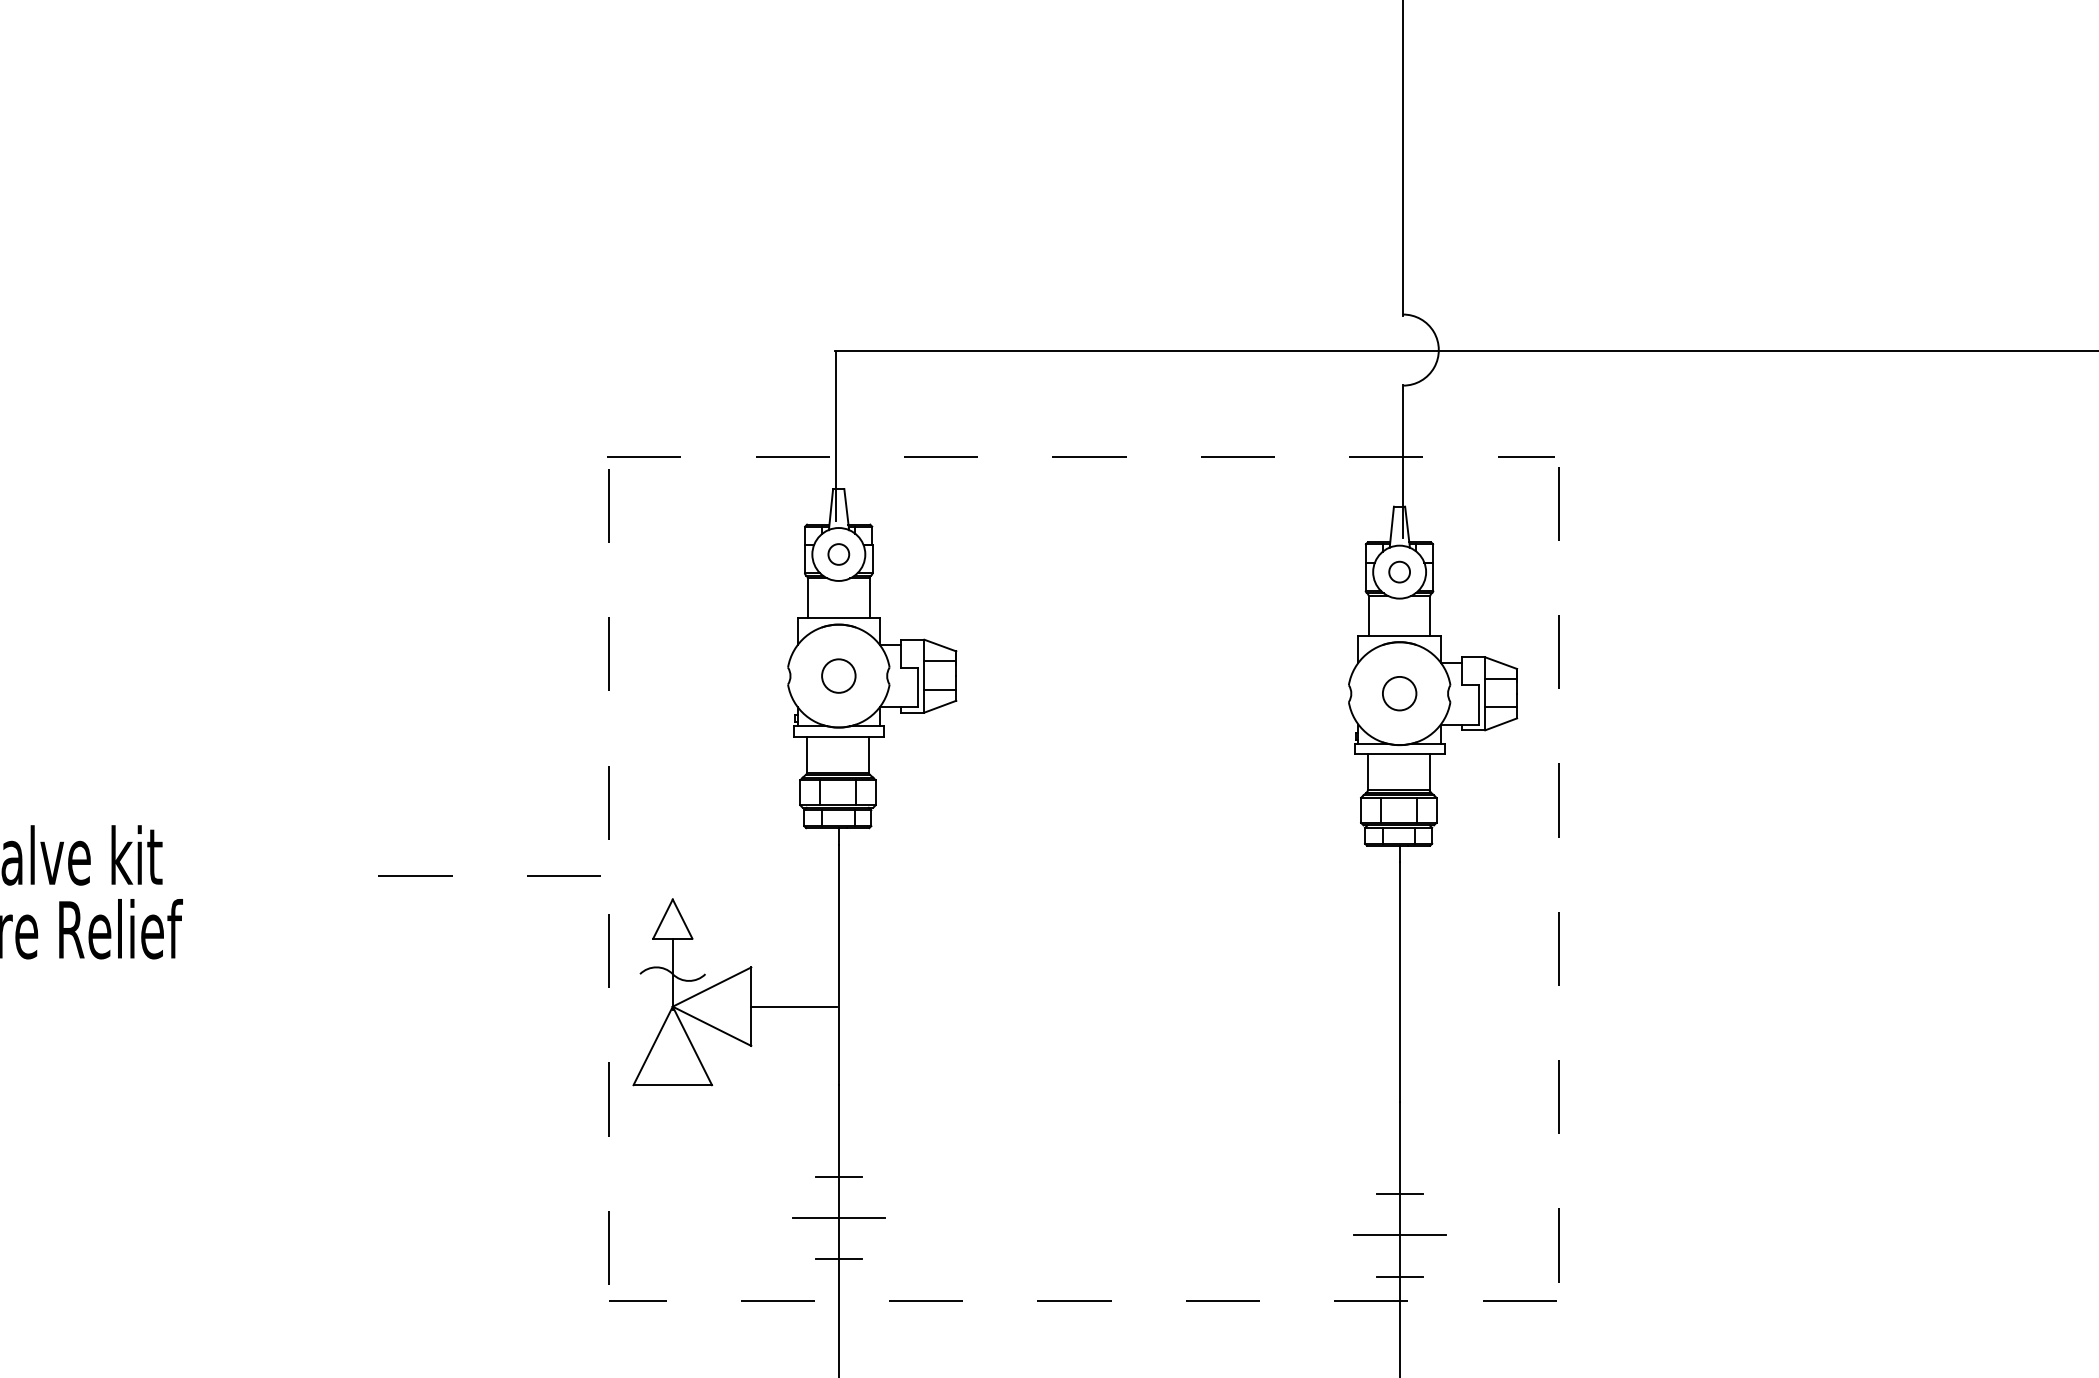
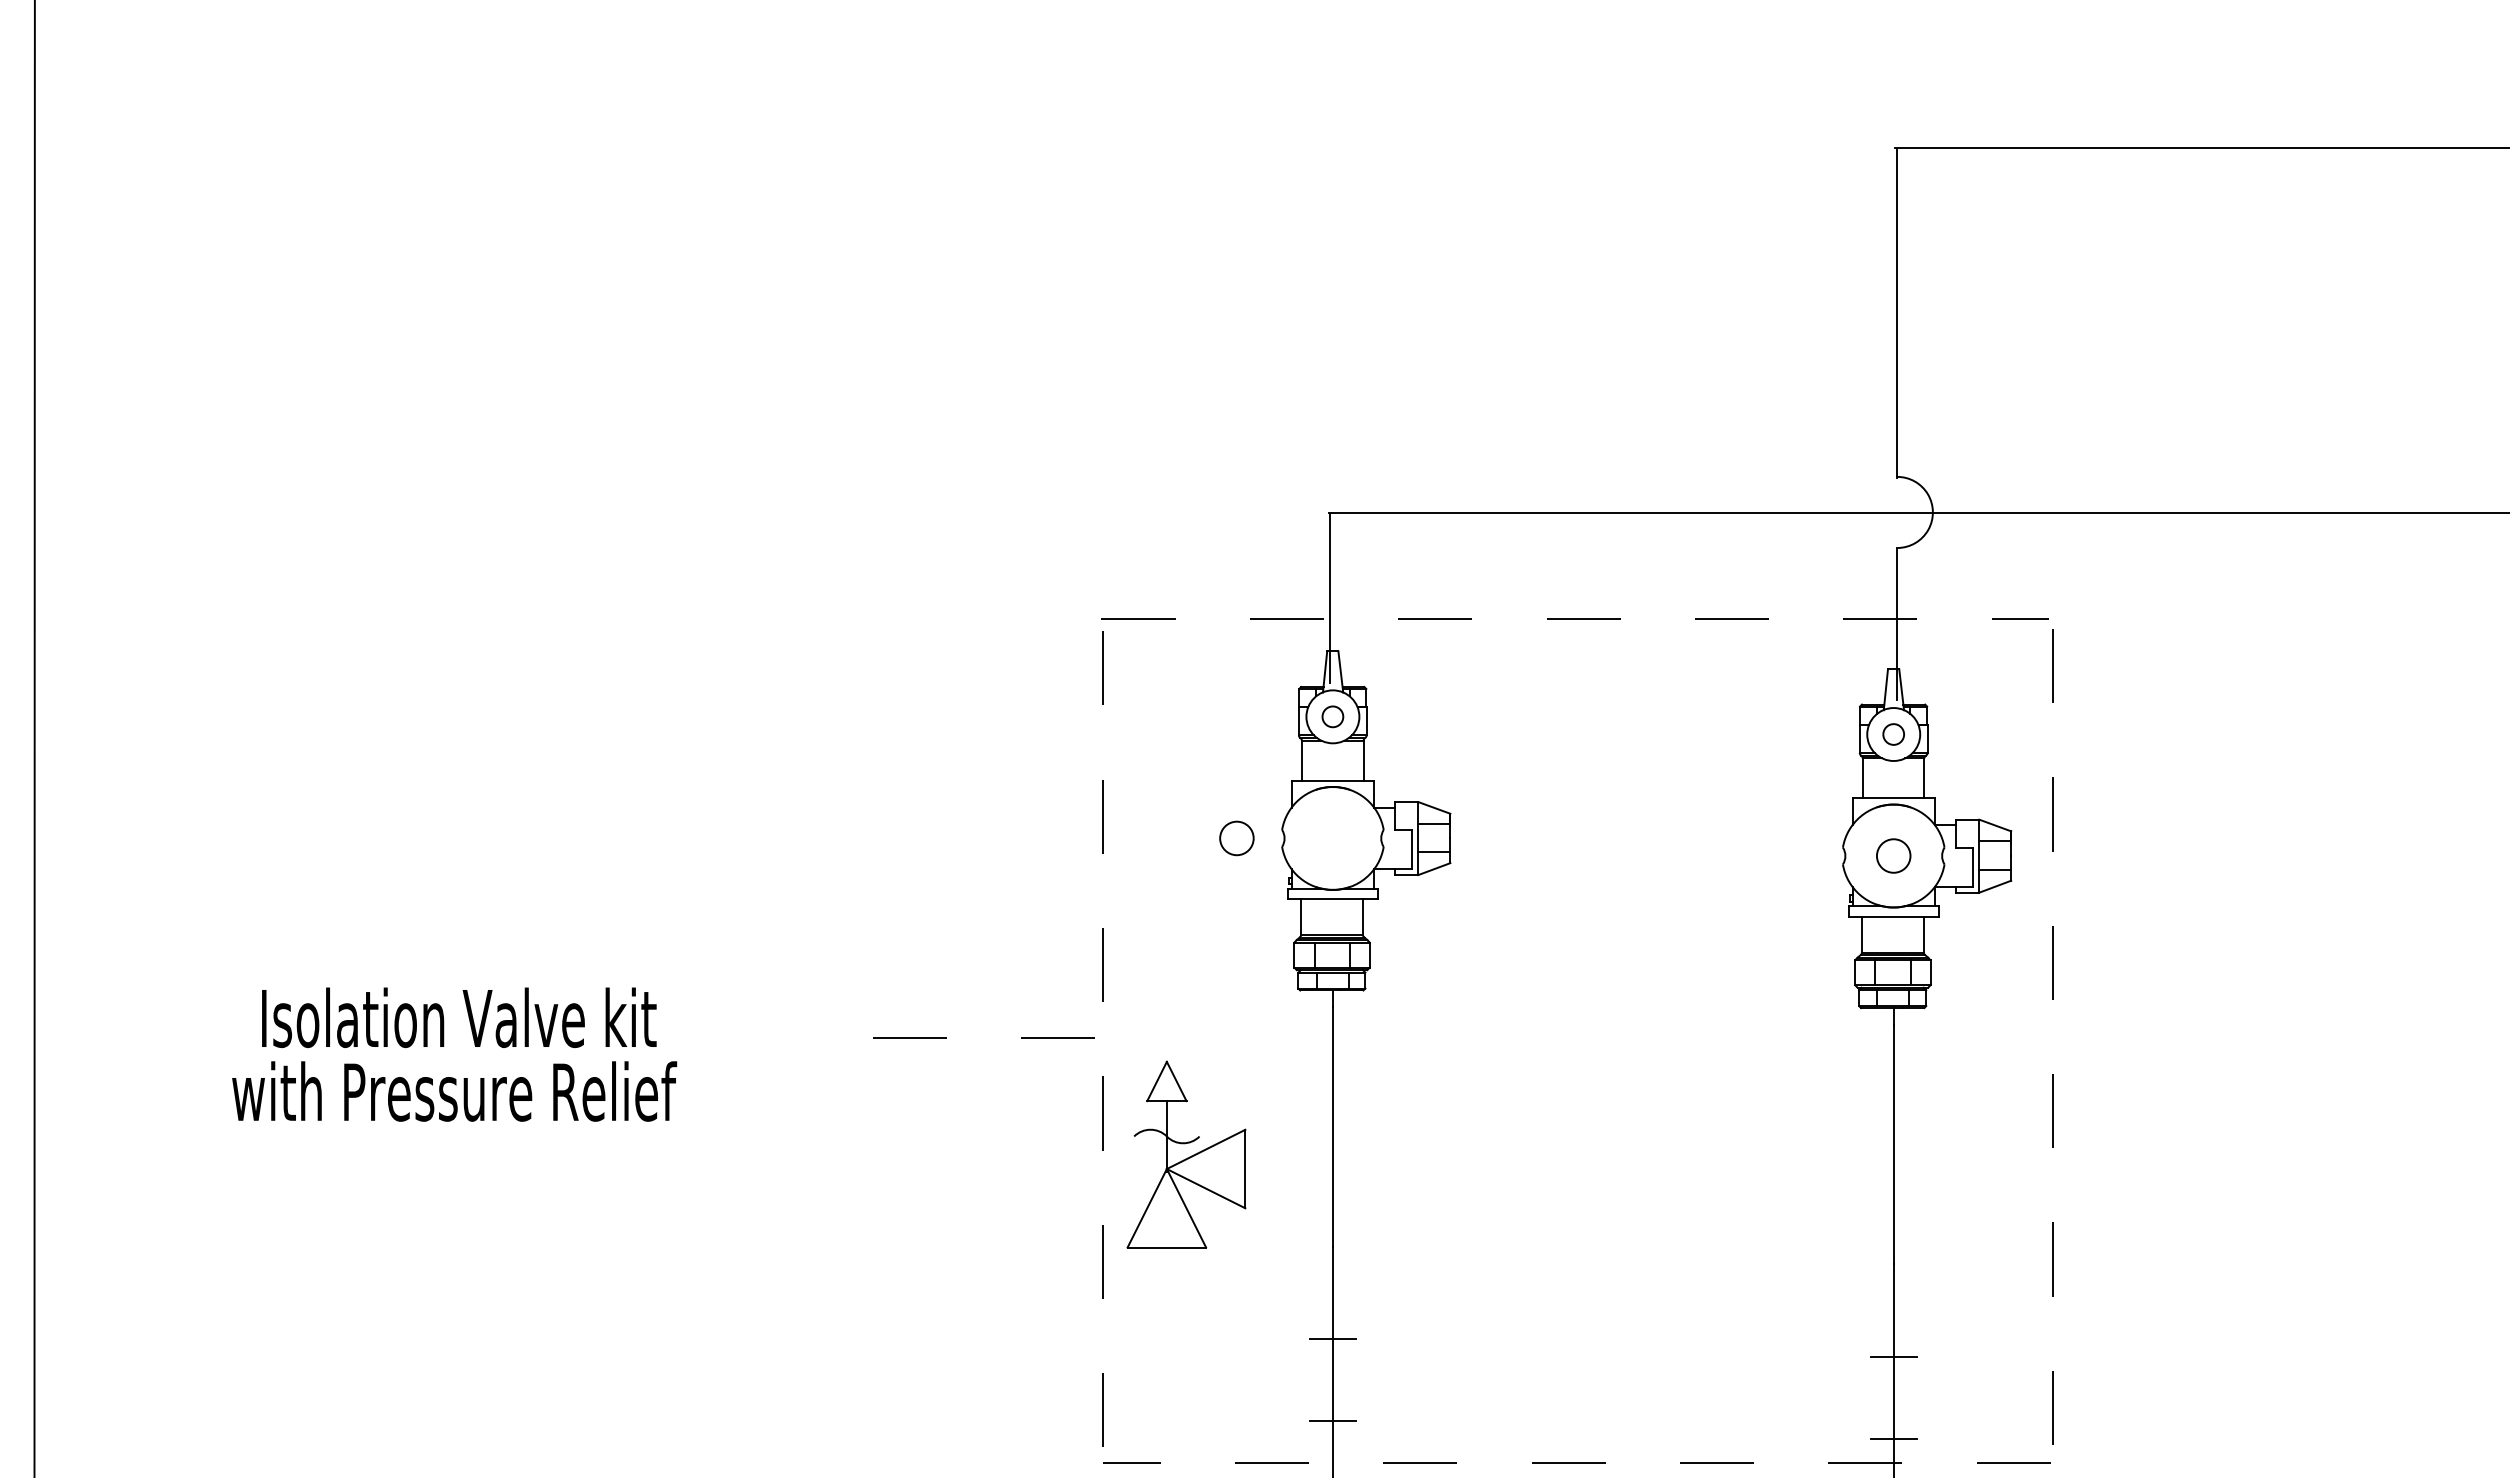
circle: (838, 676) -> (1236, 838), moved
line: (793, 1007) -> (1287, 1169), removed
line: (838, 1218) -> (1332, 1380), removed
line: (1399, 1235) -> (1893, 1397), removed

